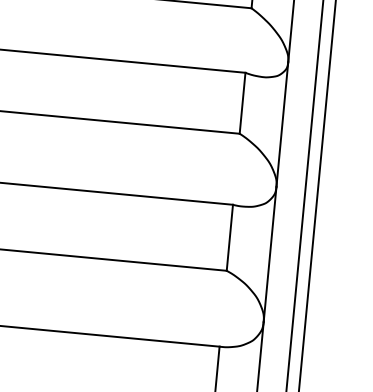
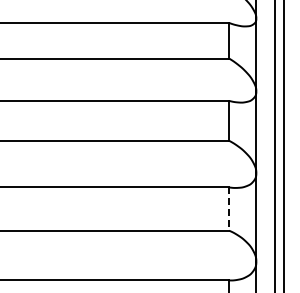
line: (230, 238) -> (229, 209), solid -> dashed

